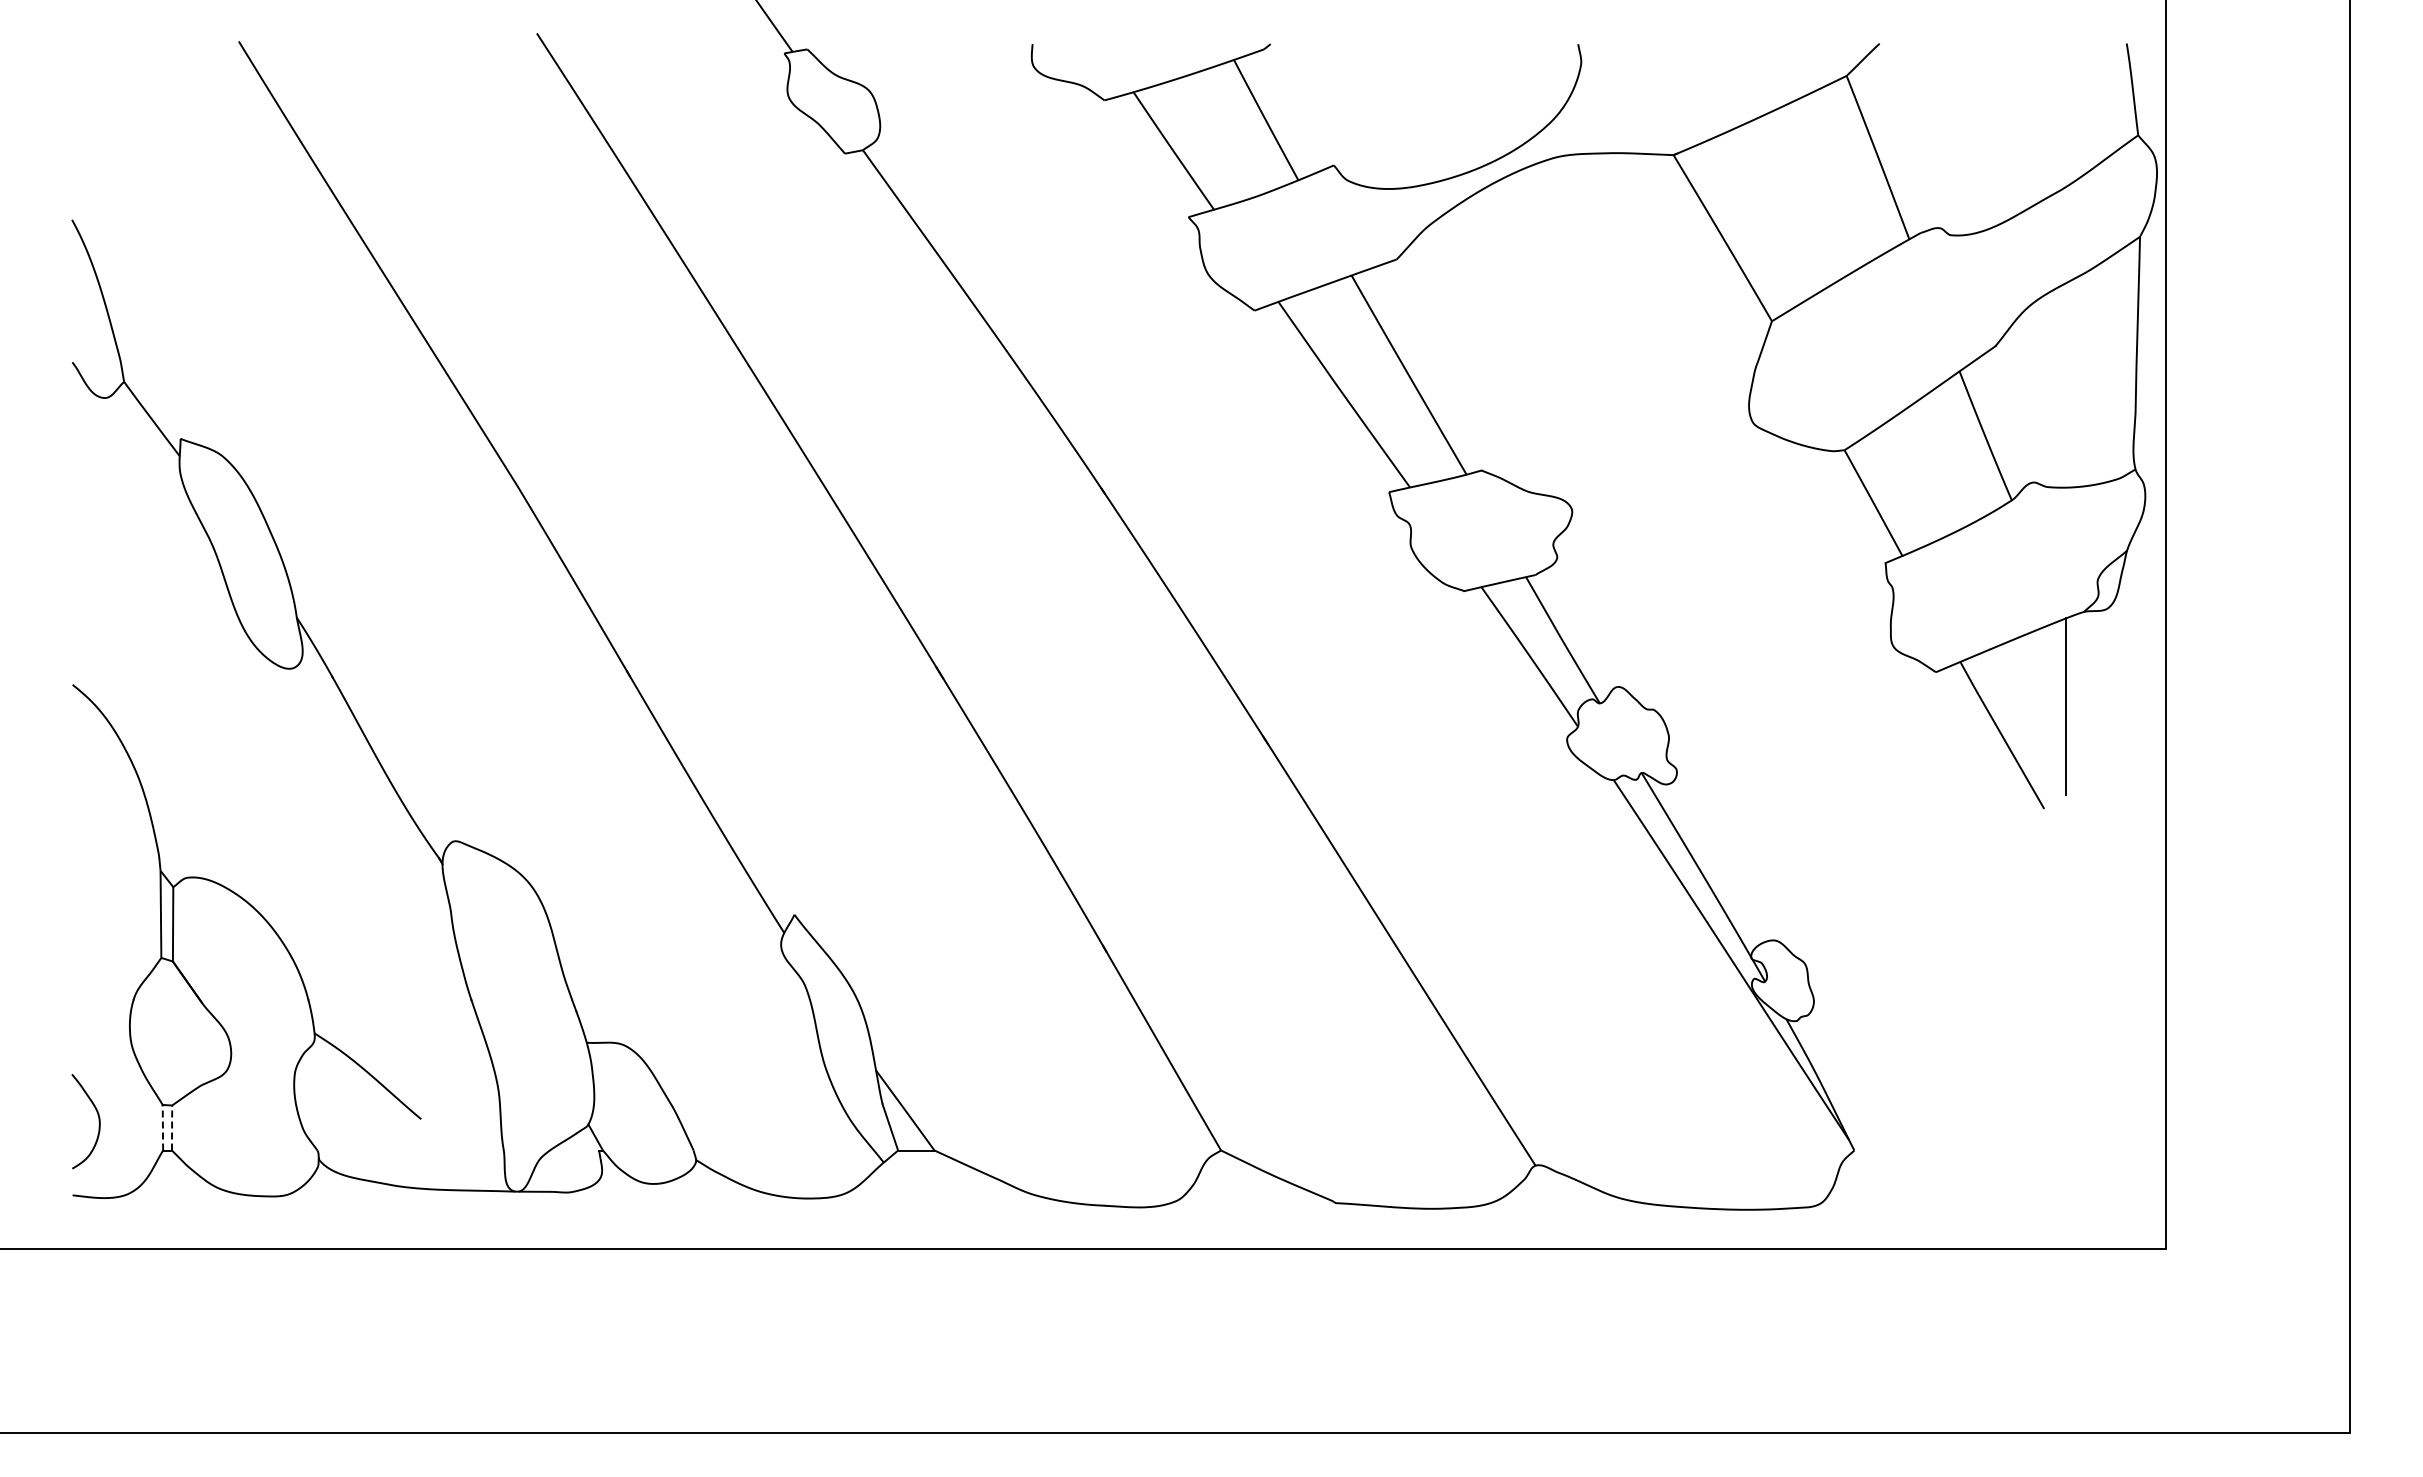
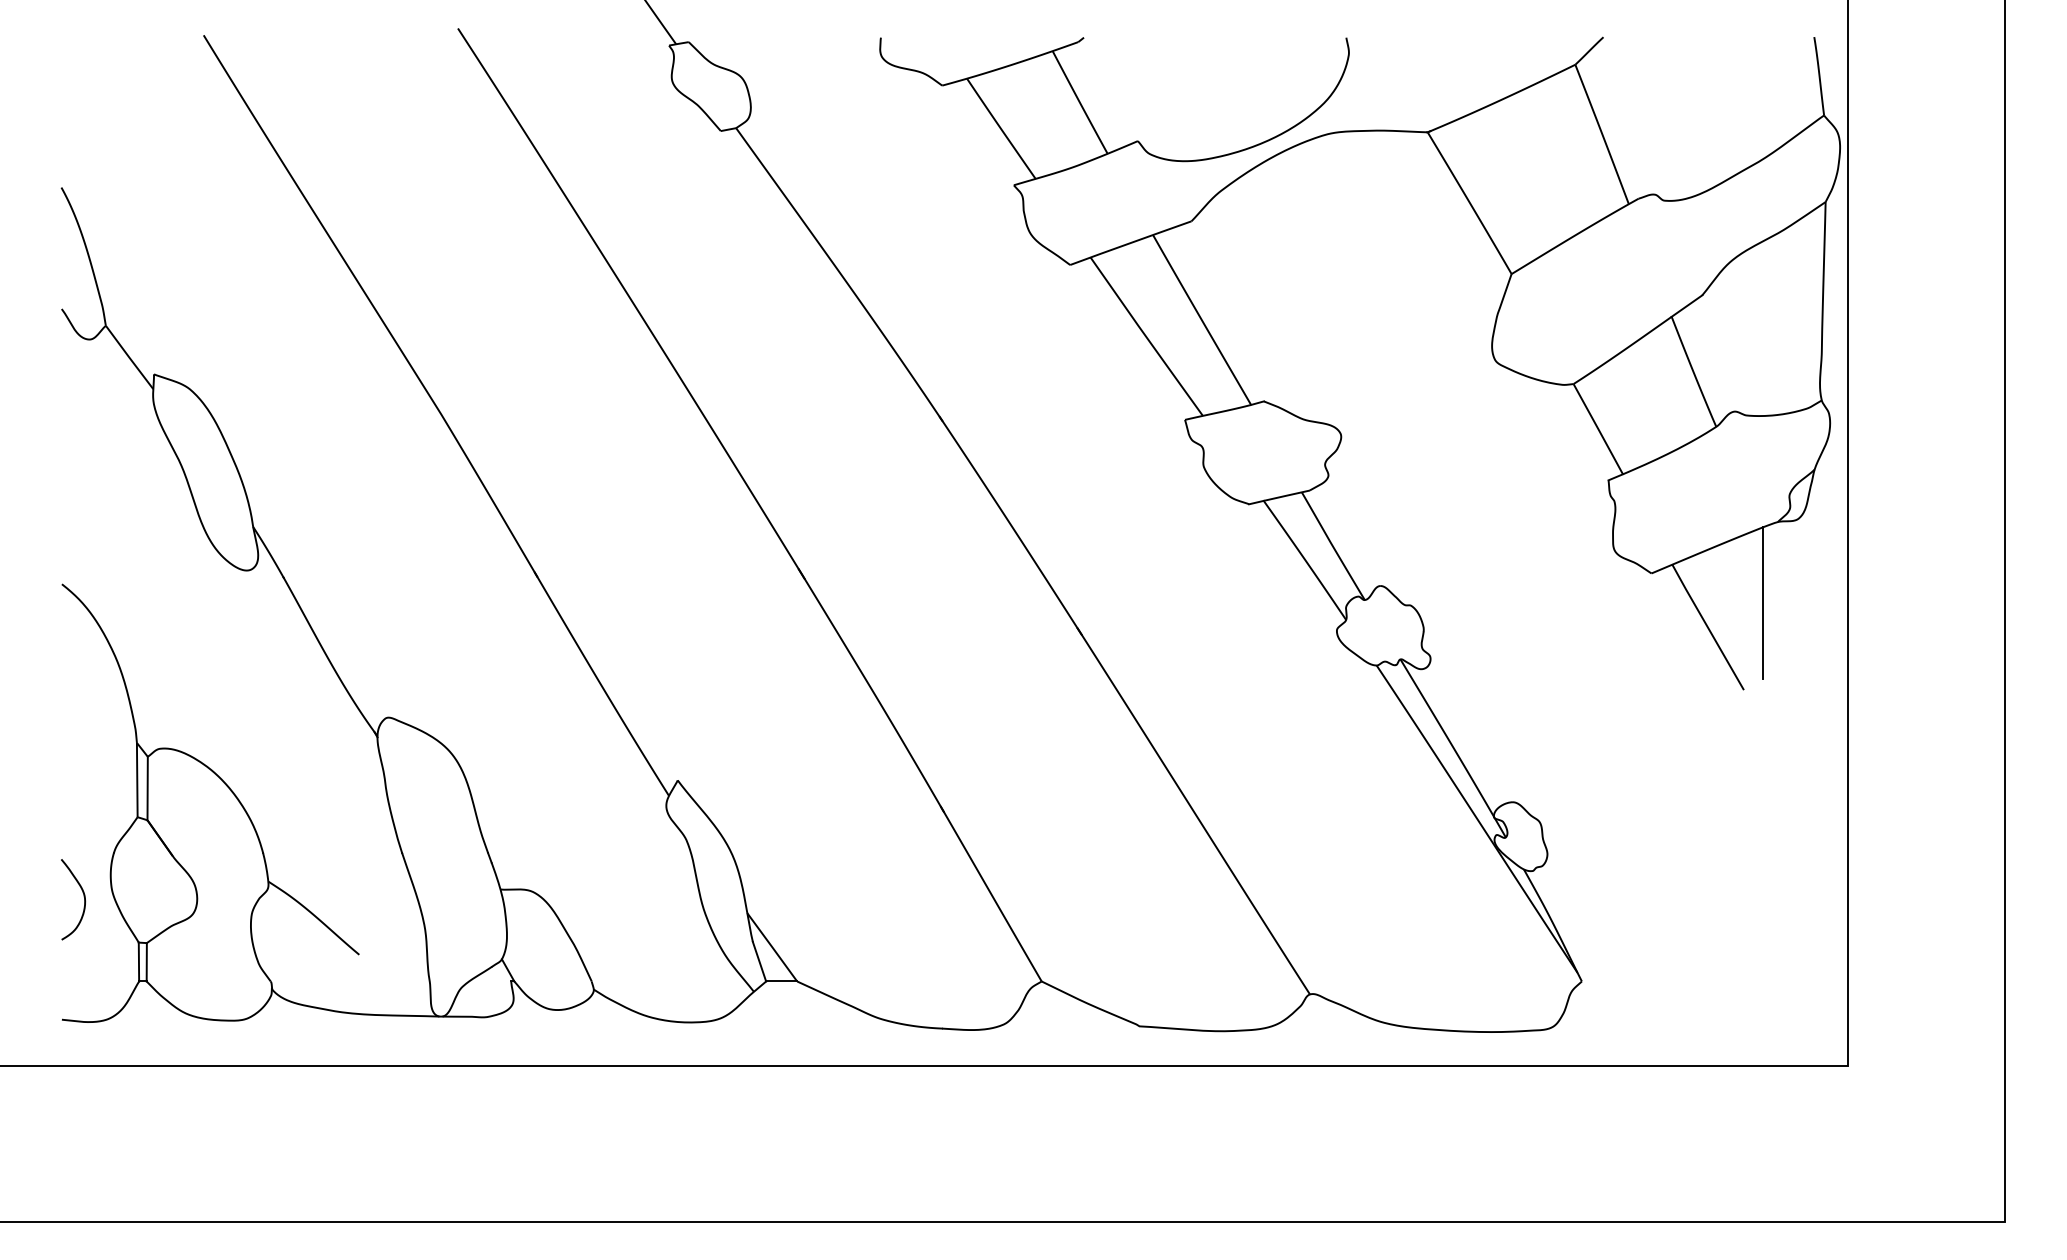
curve: (98, 1121) -> (83, 899), moved
line: (162, 1127) -> (138, 961), dashed -> solid
line: (172, 1128) -> (147, 962), dashed -> solid

